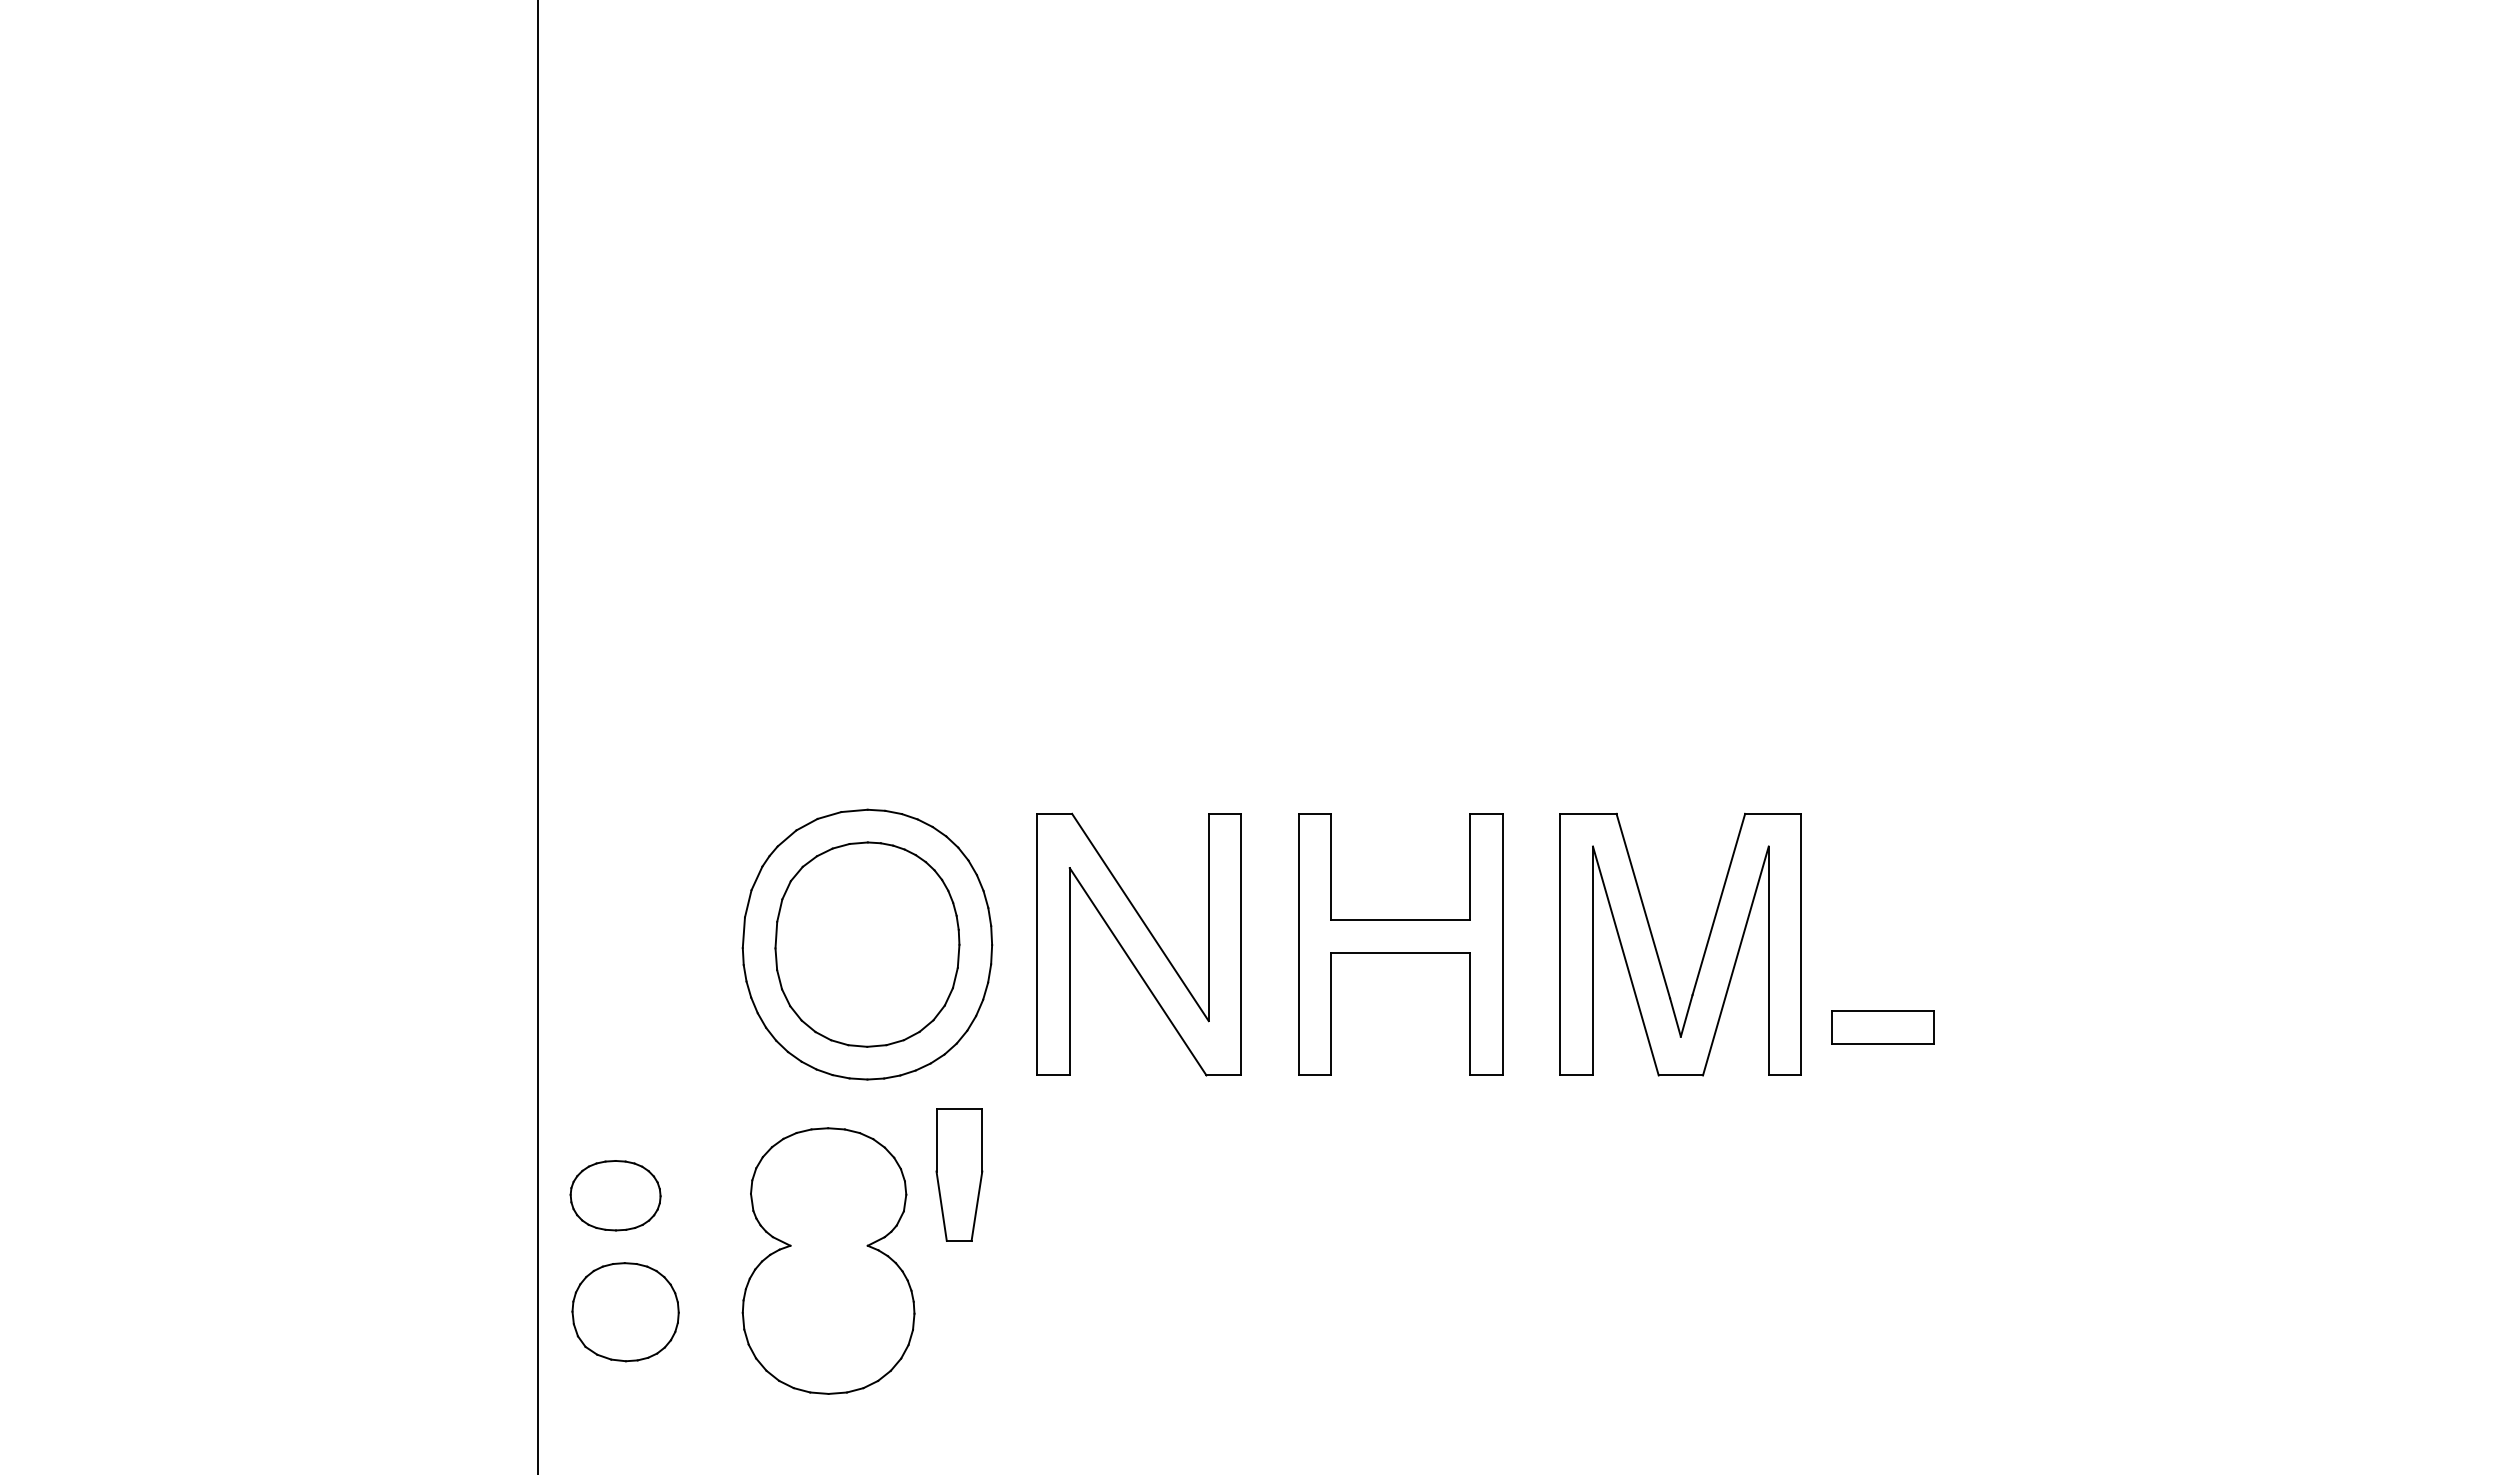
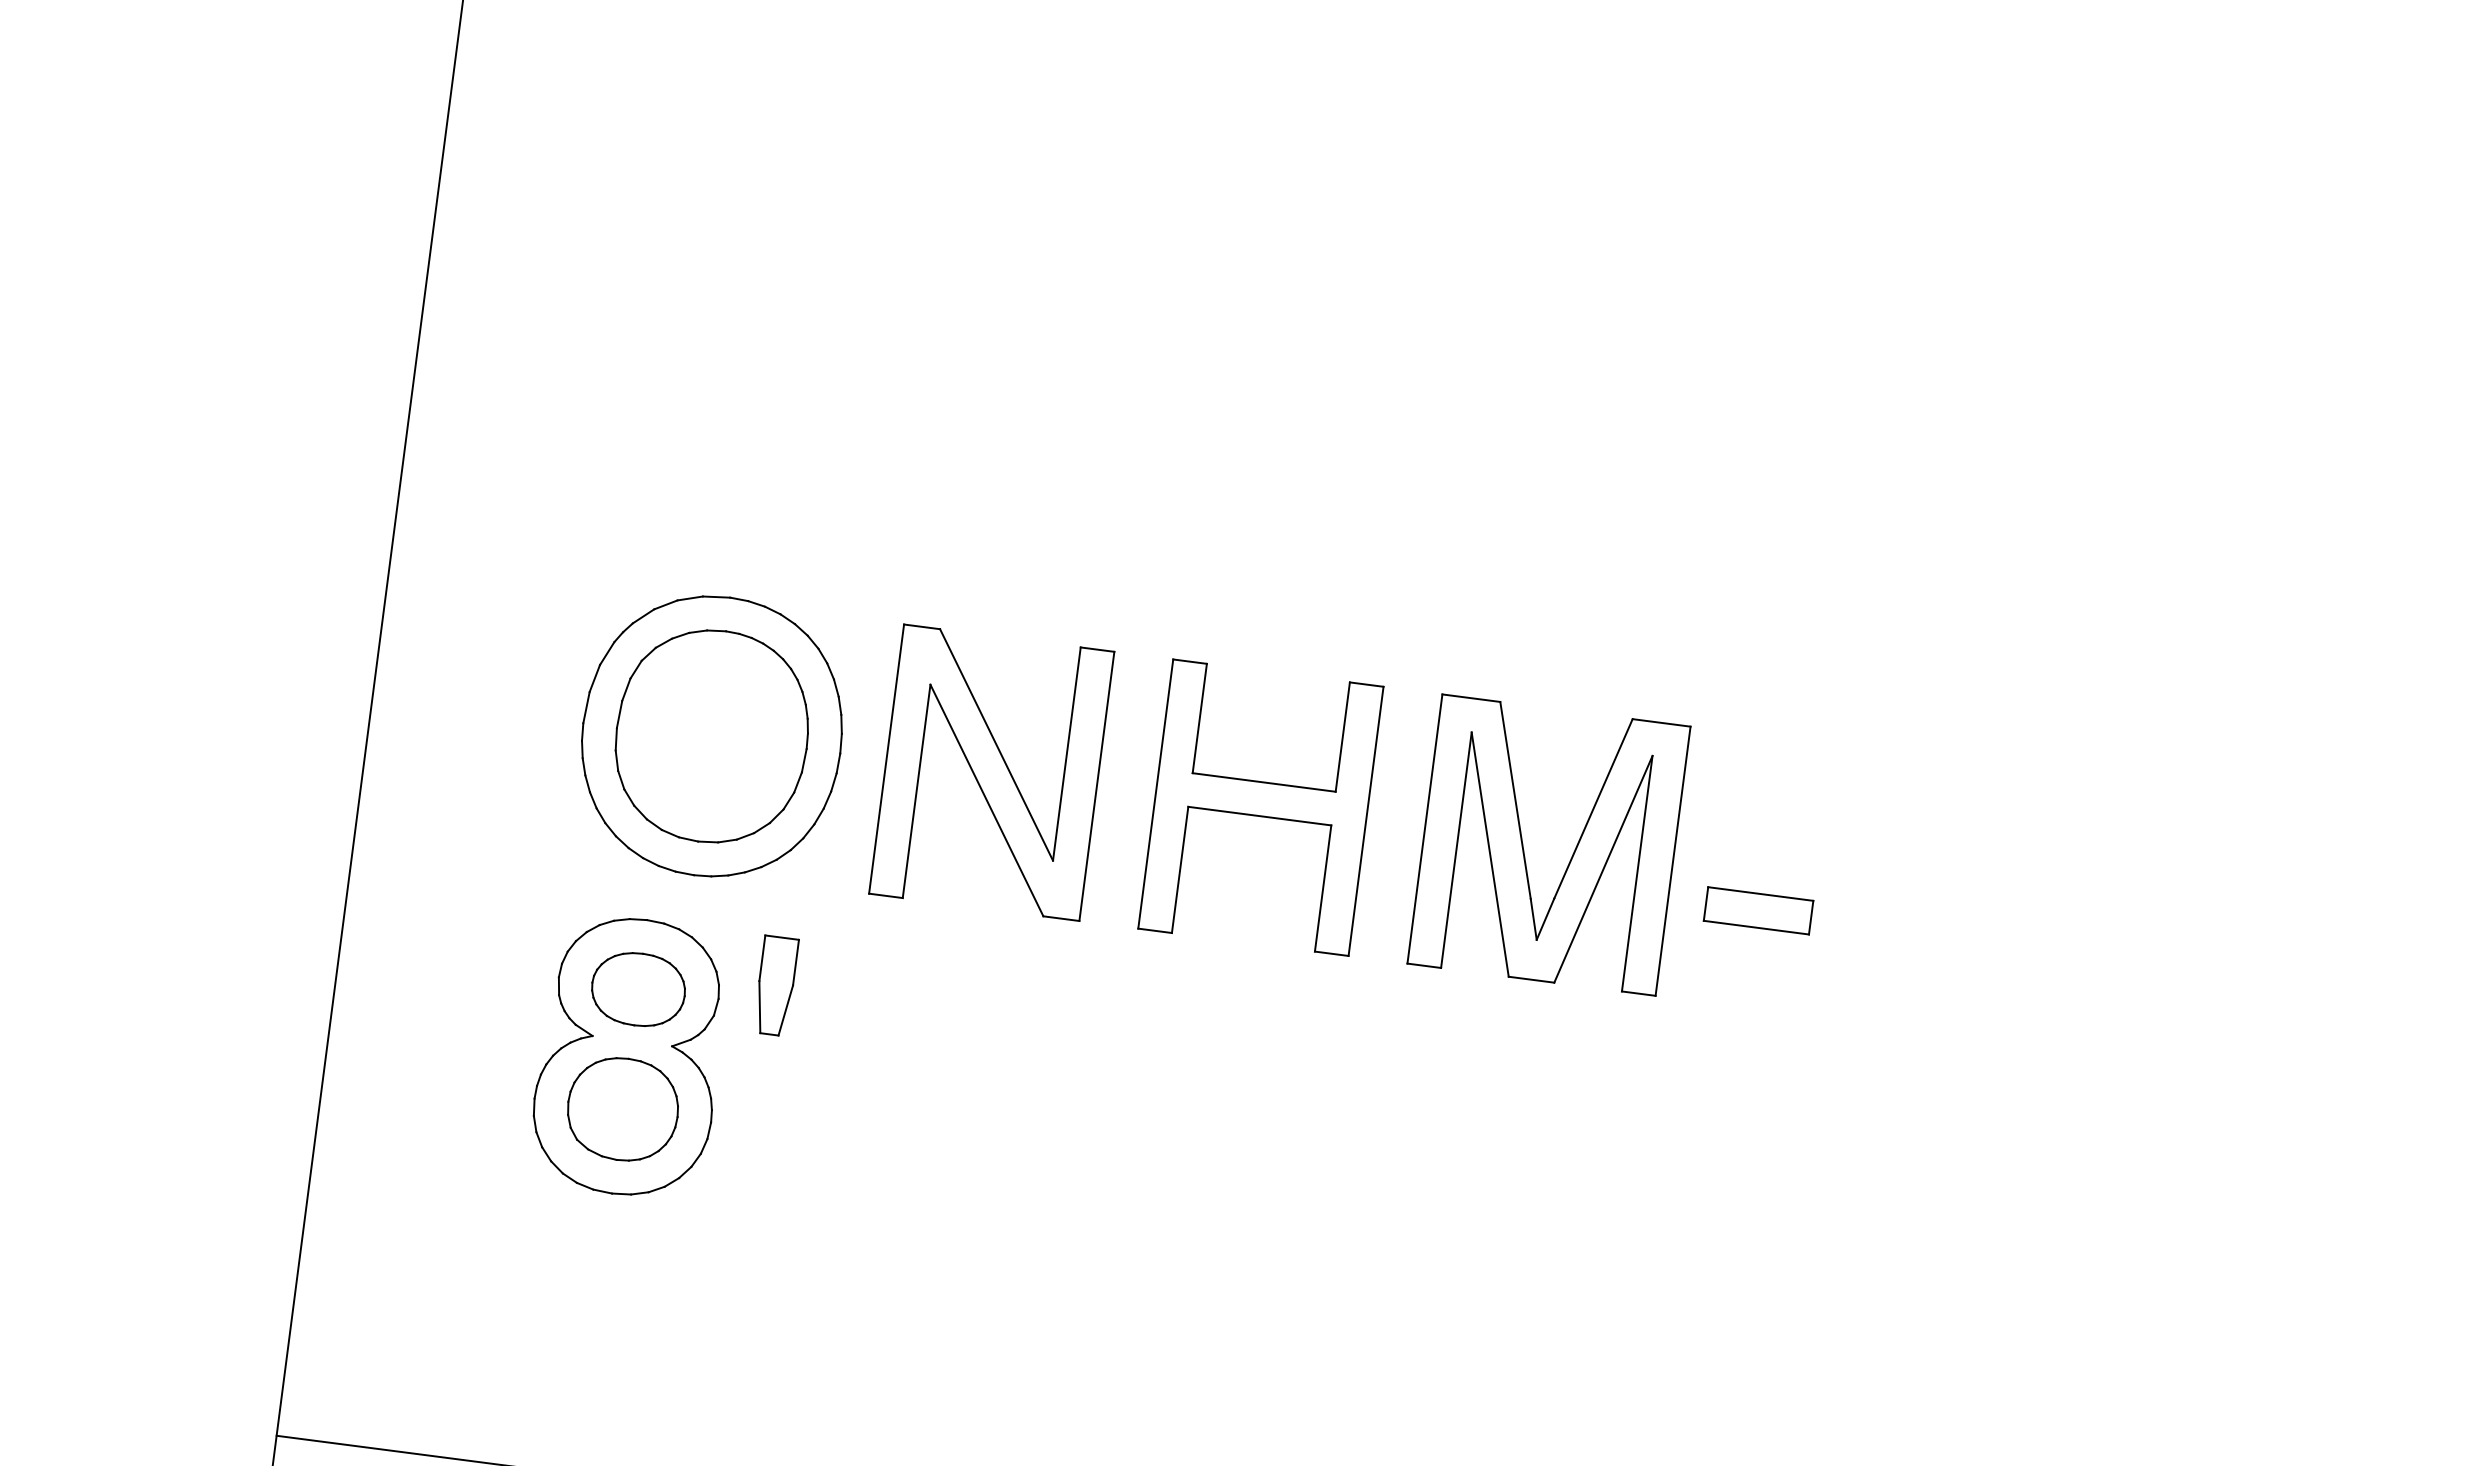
part: (1882, 1027) -> (1757, 910), moved
part: (959, 1175) -> (775, 986), size x0.71
part: (615, 1195) -> (638, 989), moved
part: (625, 1312) -> (622, 1109), moved

